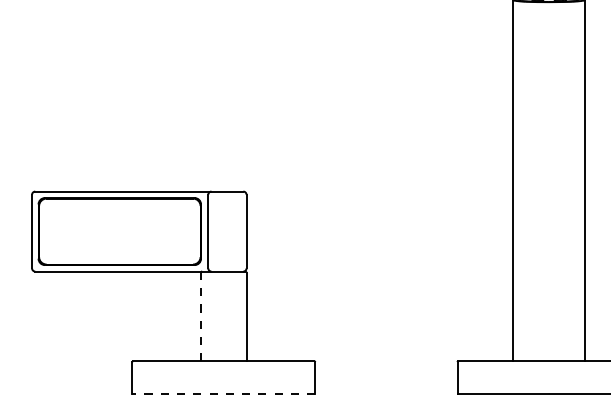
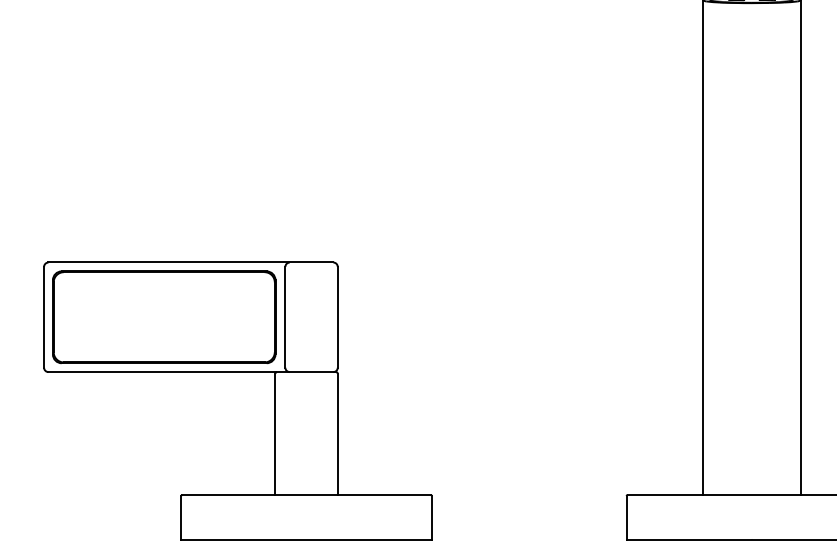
line: (200, 316) -> (274, 433), dashed -> solid
line: (223, 393) -> (306, 539), dashed -> solid

